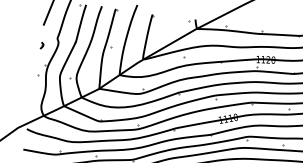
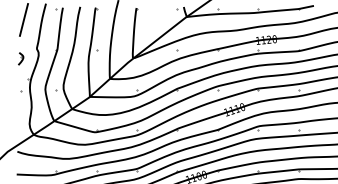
part: (42, 45) -> (21, 58), size x1.67

